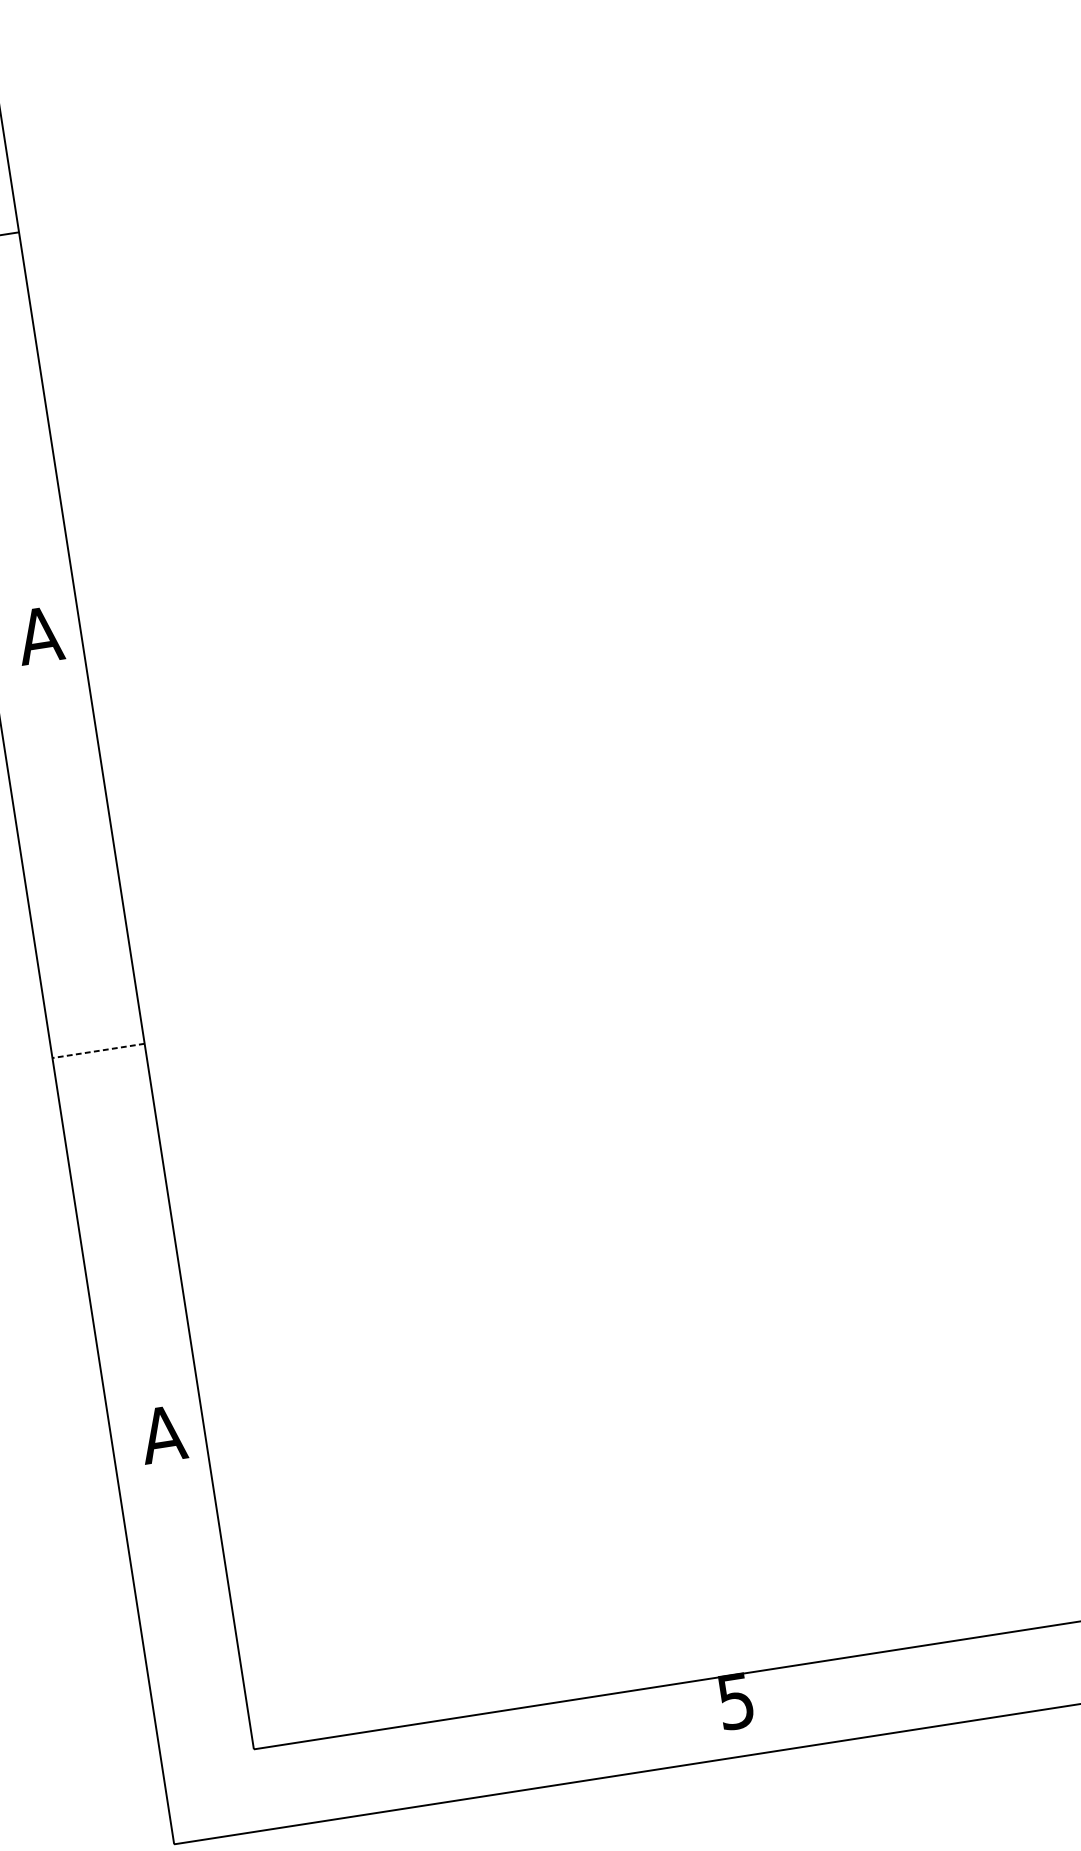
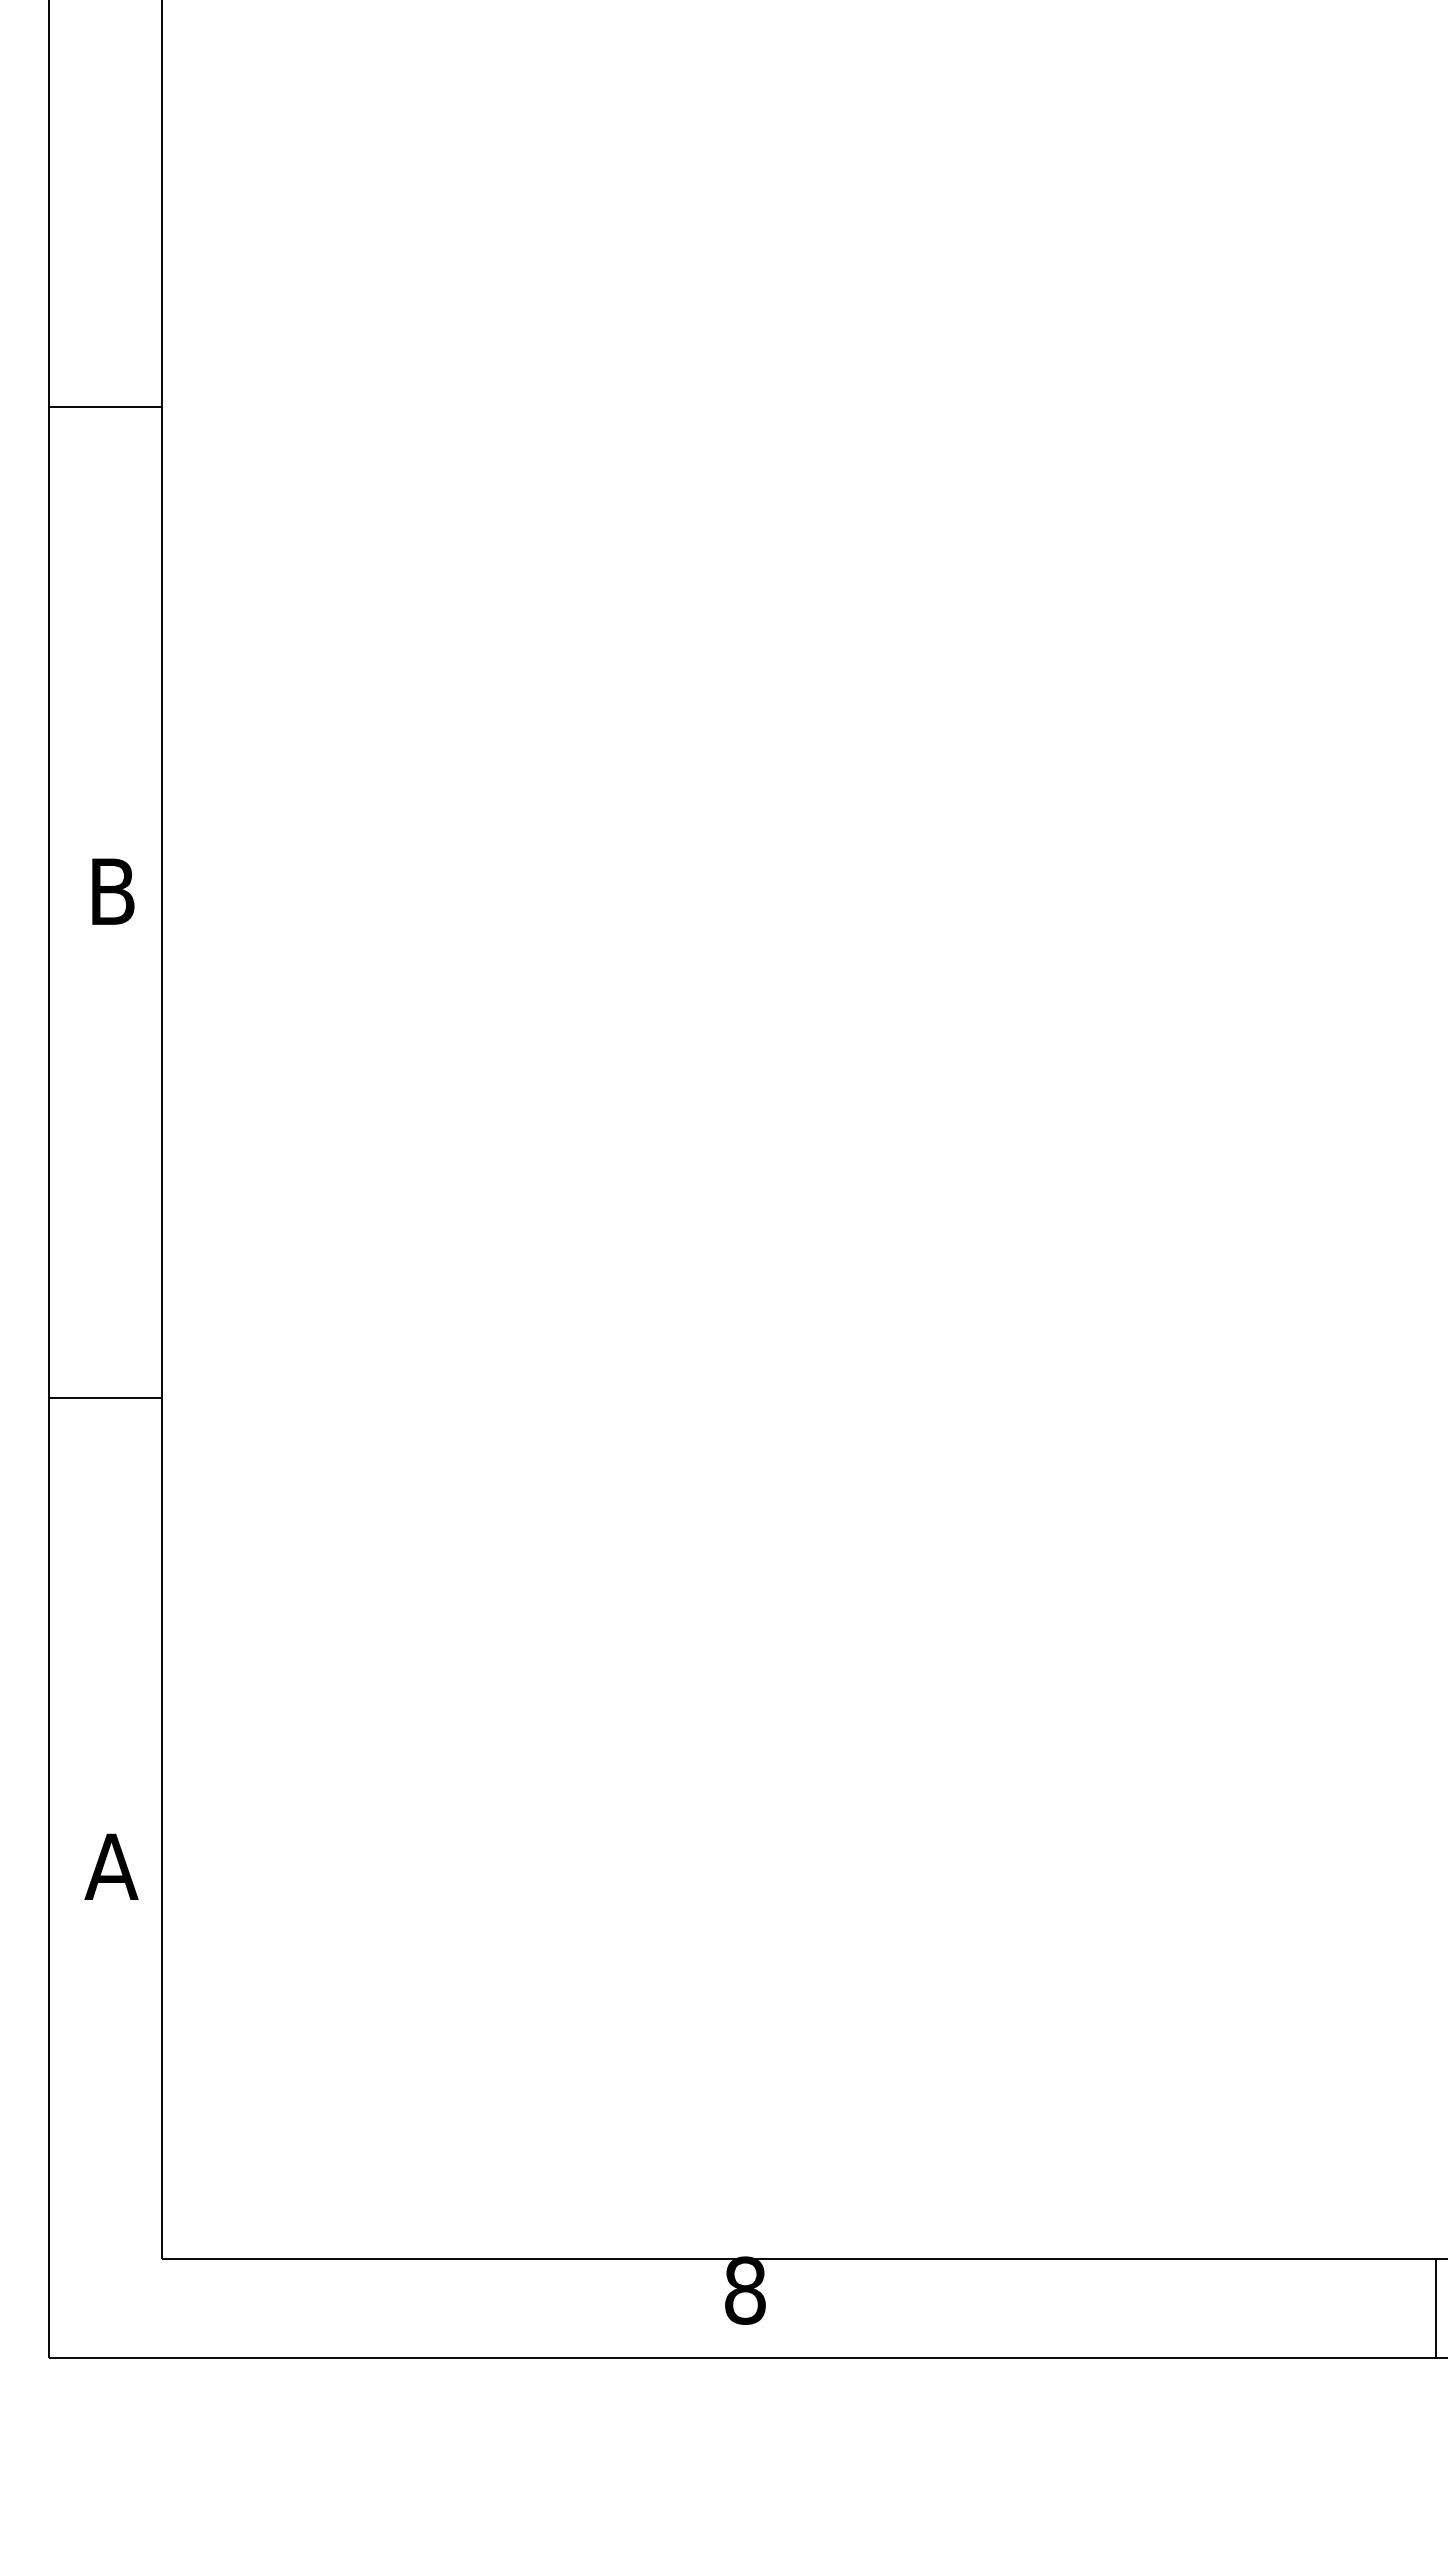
text: (40, 635) -> (112, 891), A -> B
line: (97, 1050) -> (104, 1397), dashed -> solid
text: (736, 1701) -> (745, 2290), 5 -> 8

